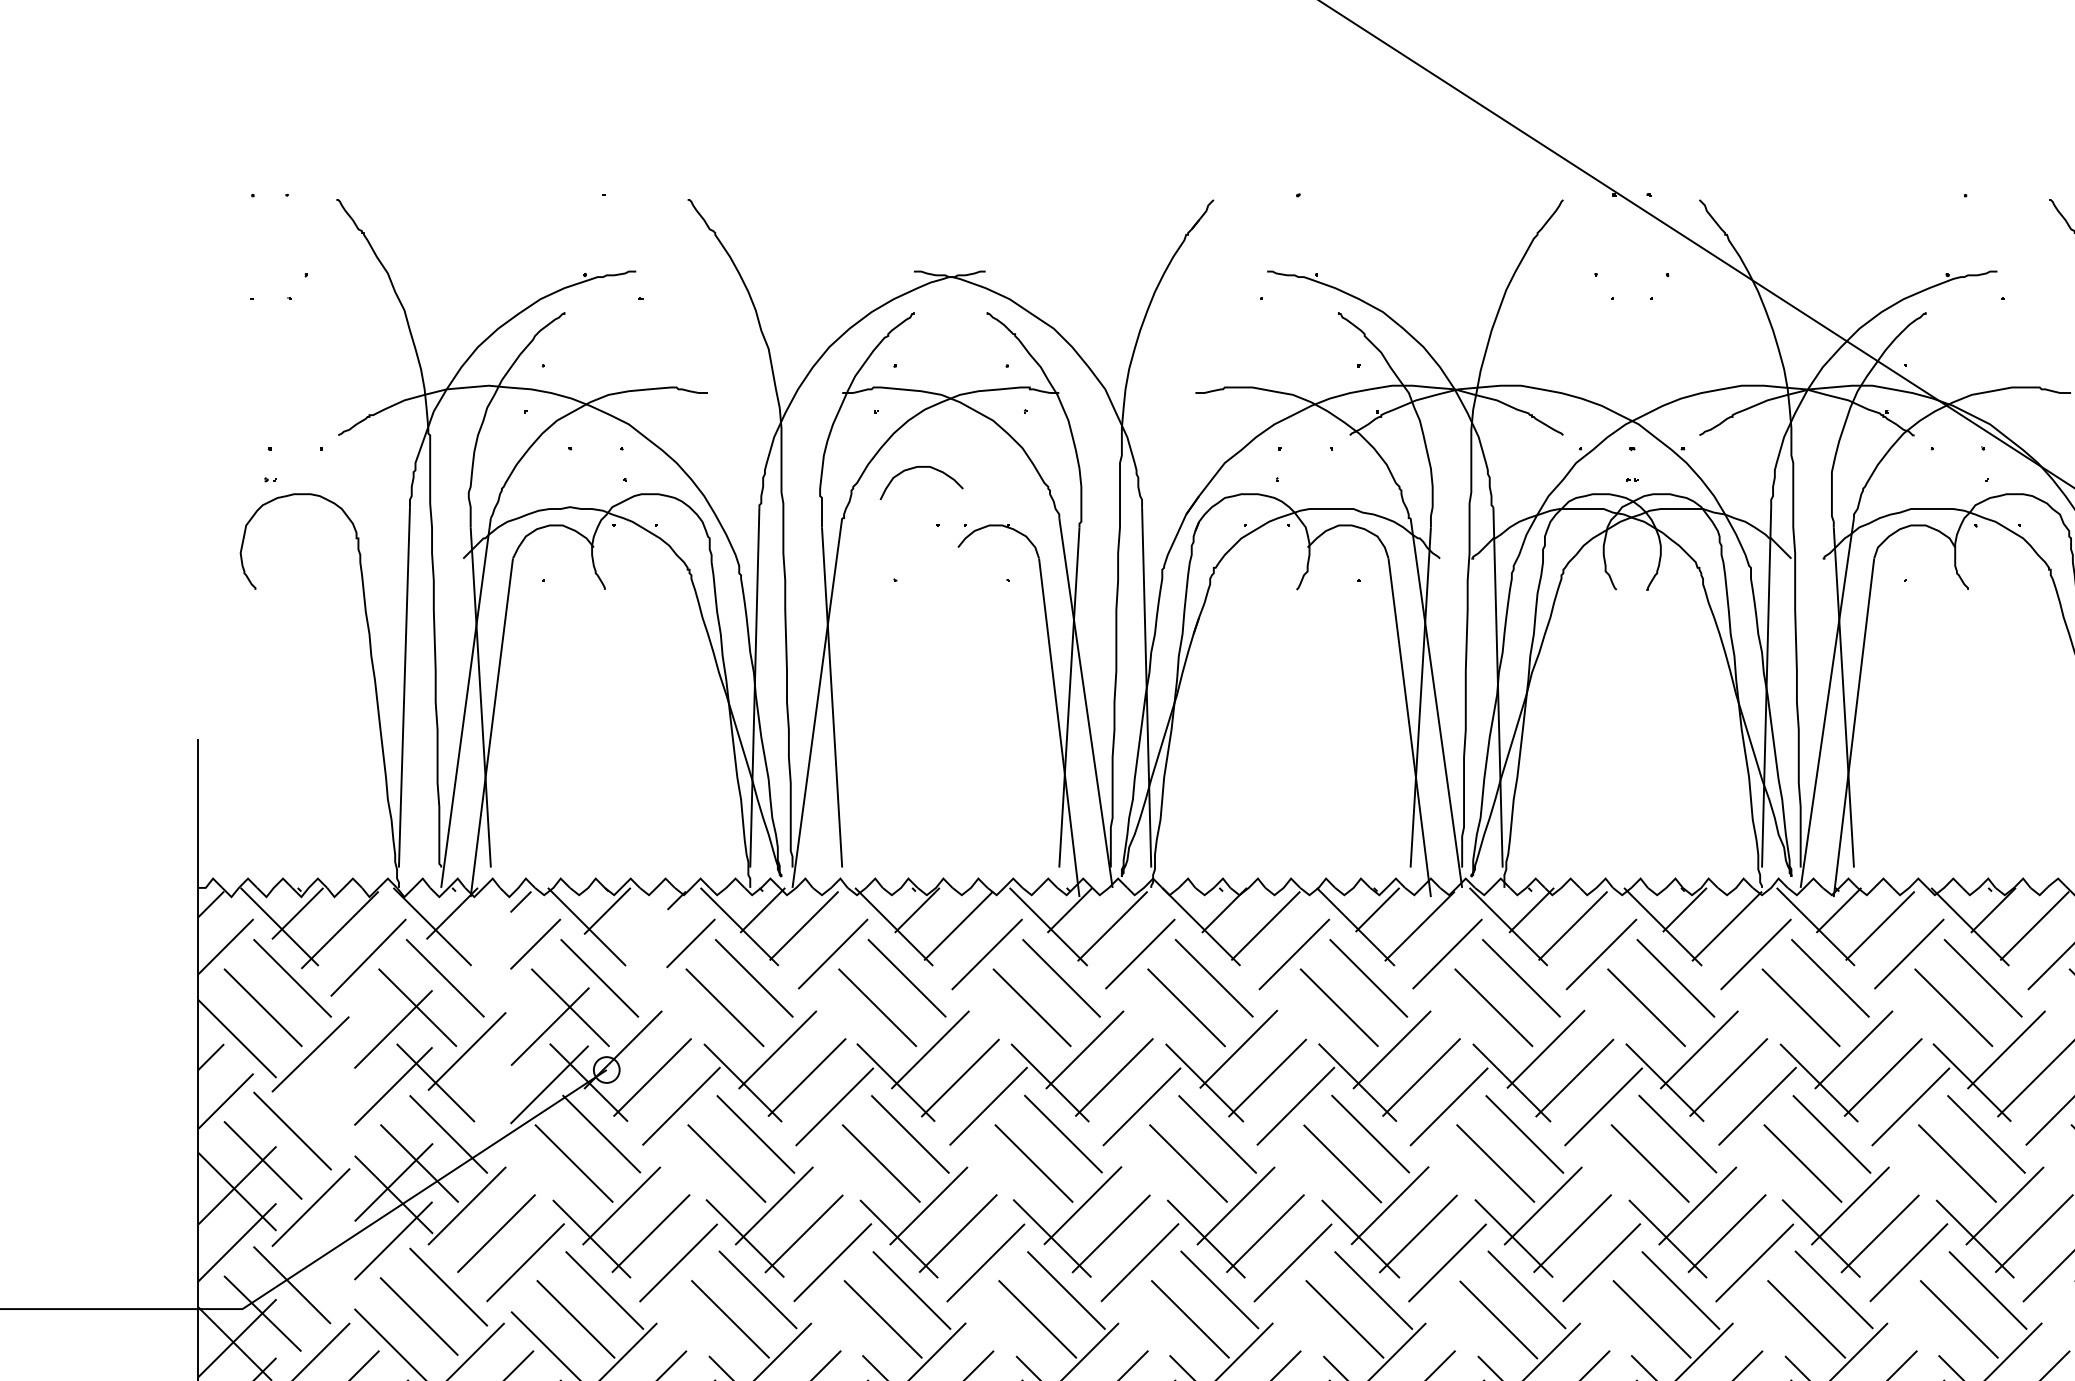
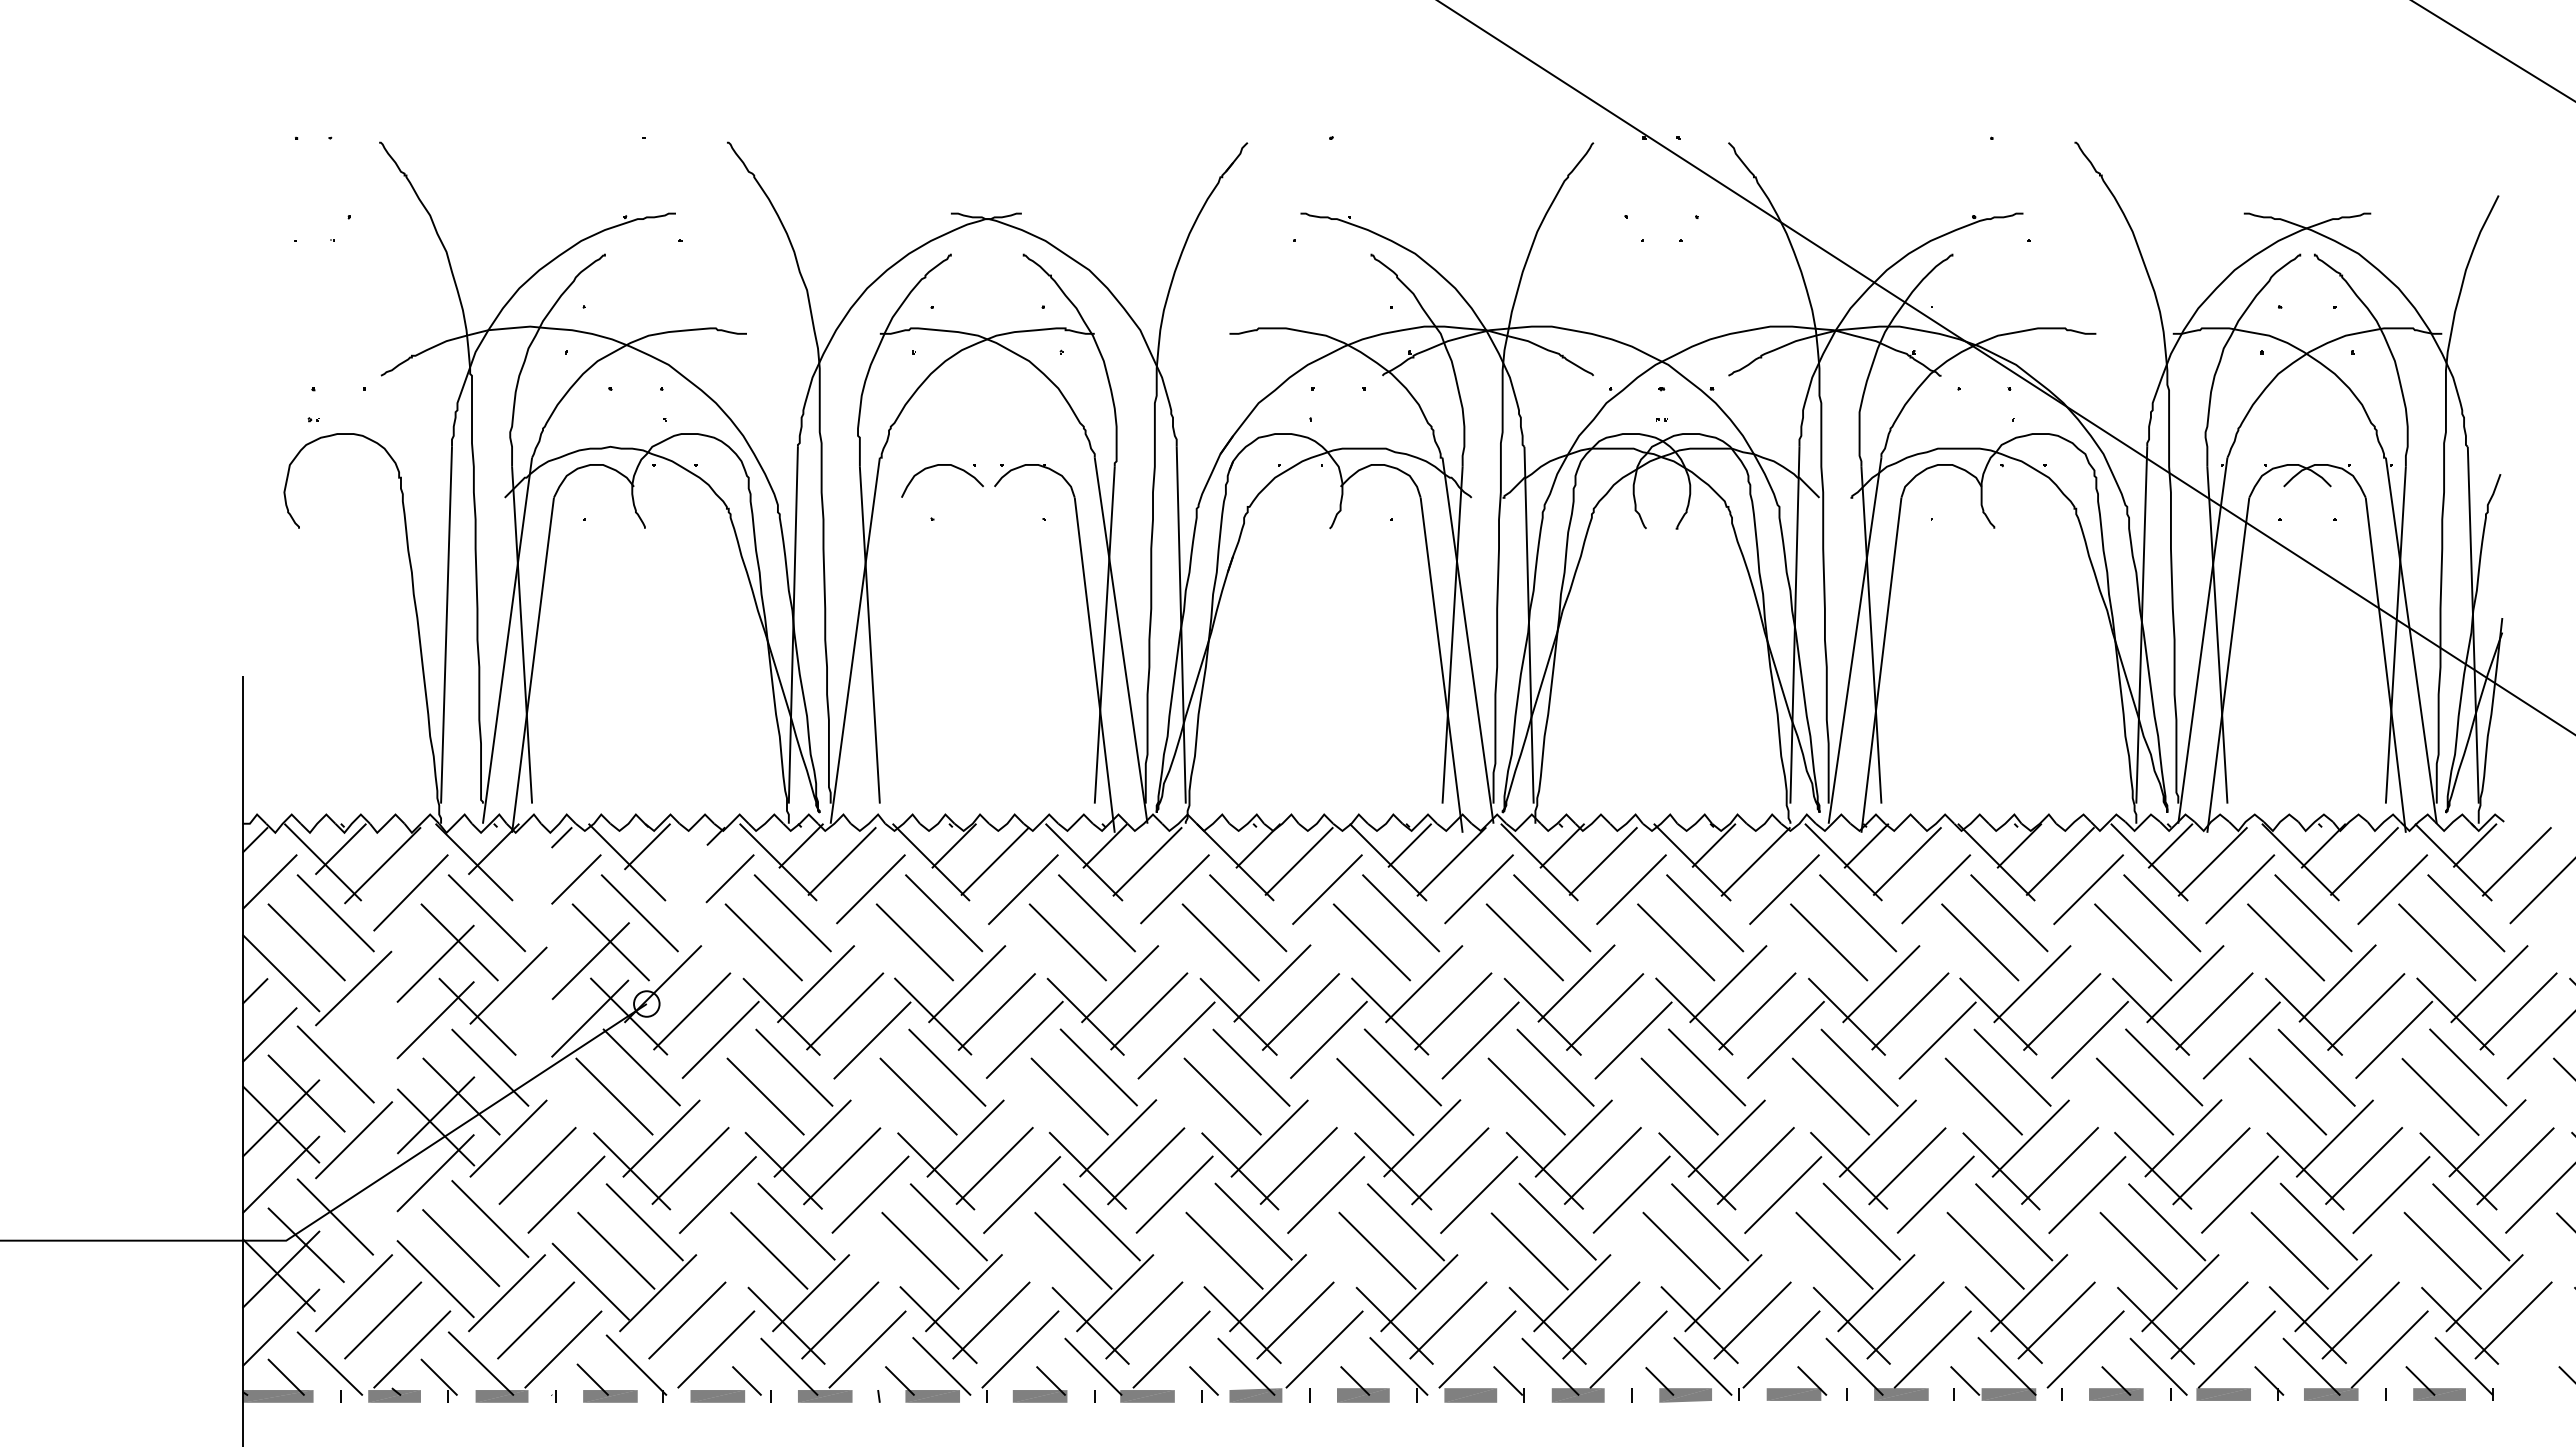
curve: (916, 468) -> (937, 466), moved

